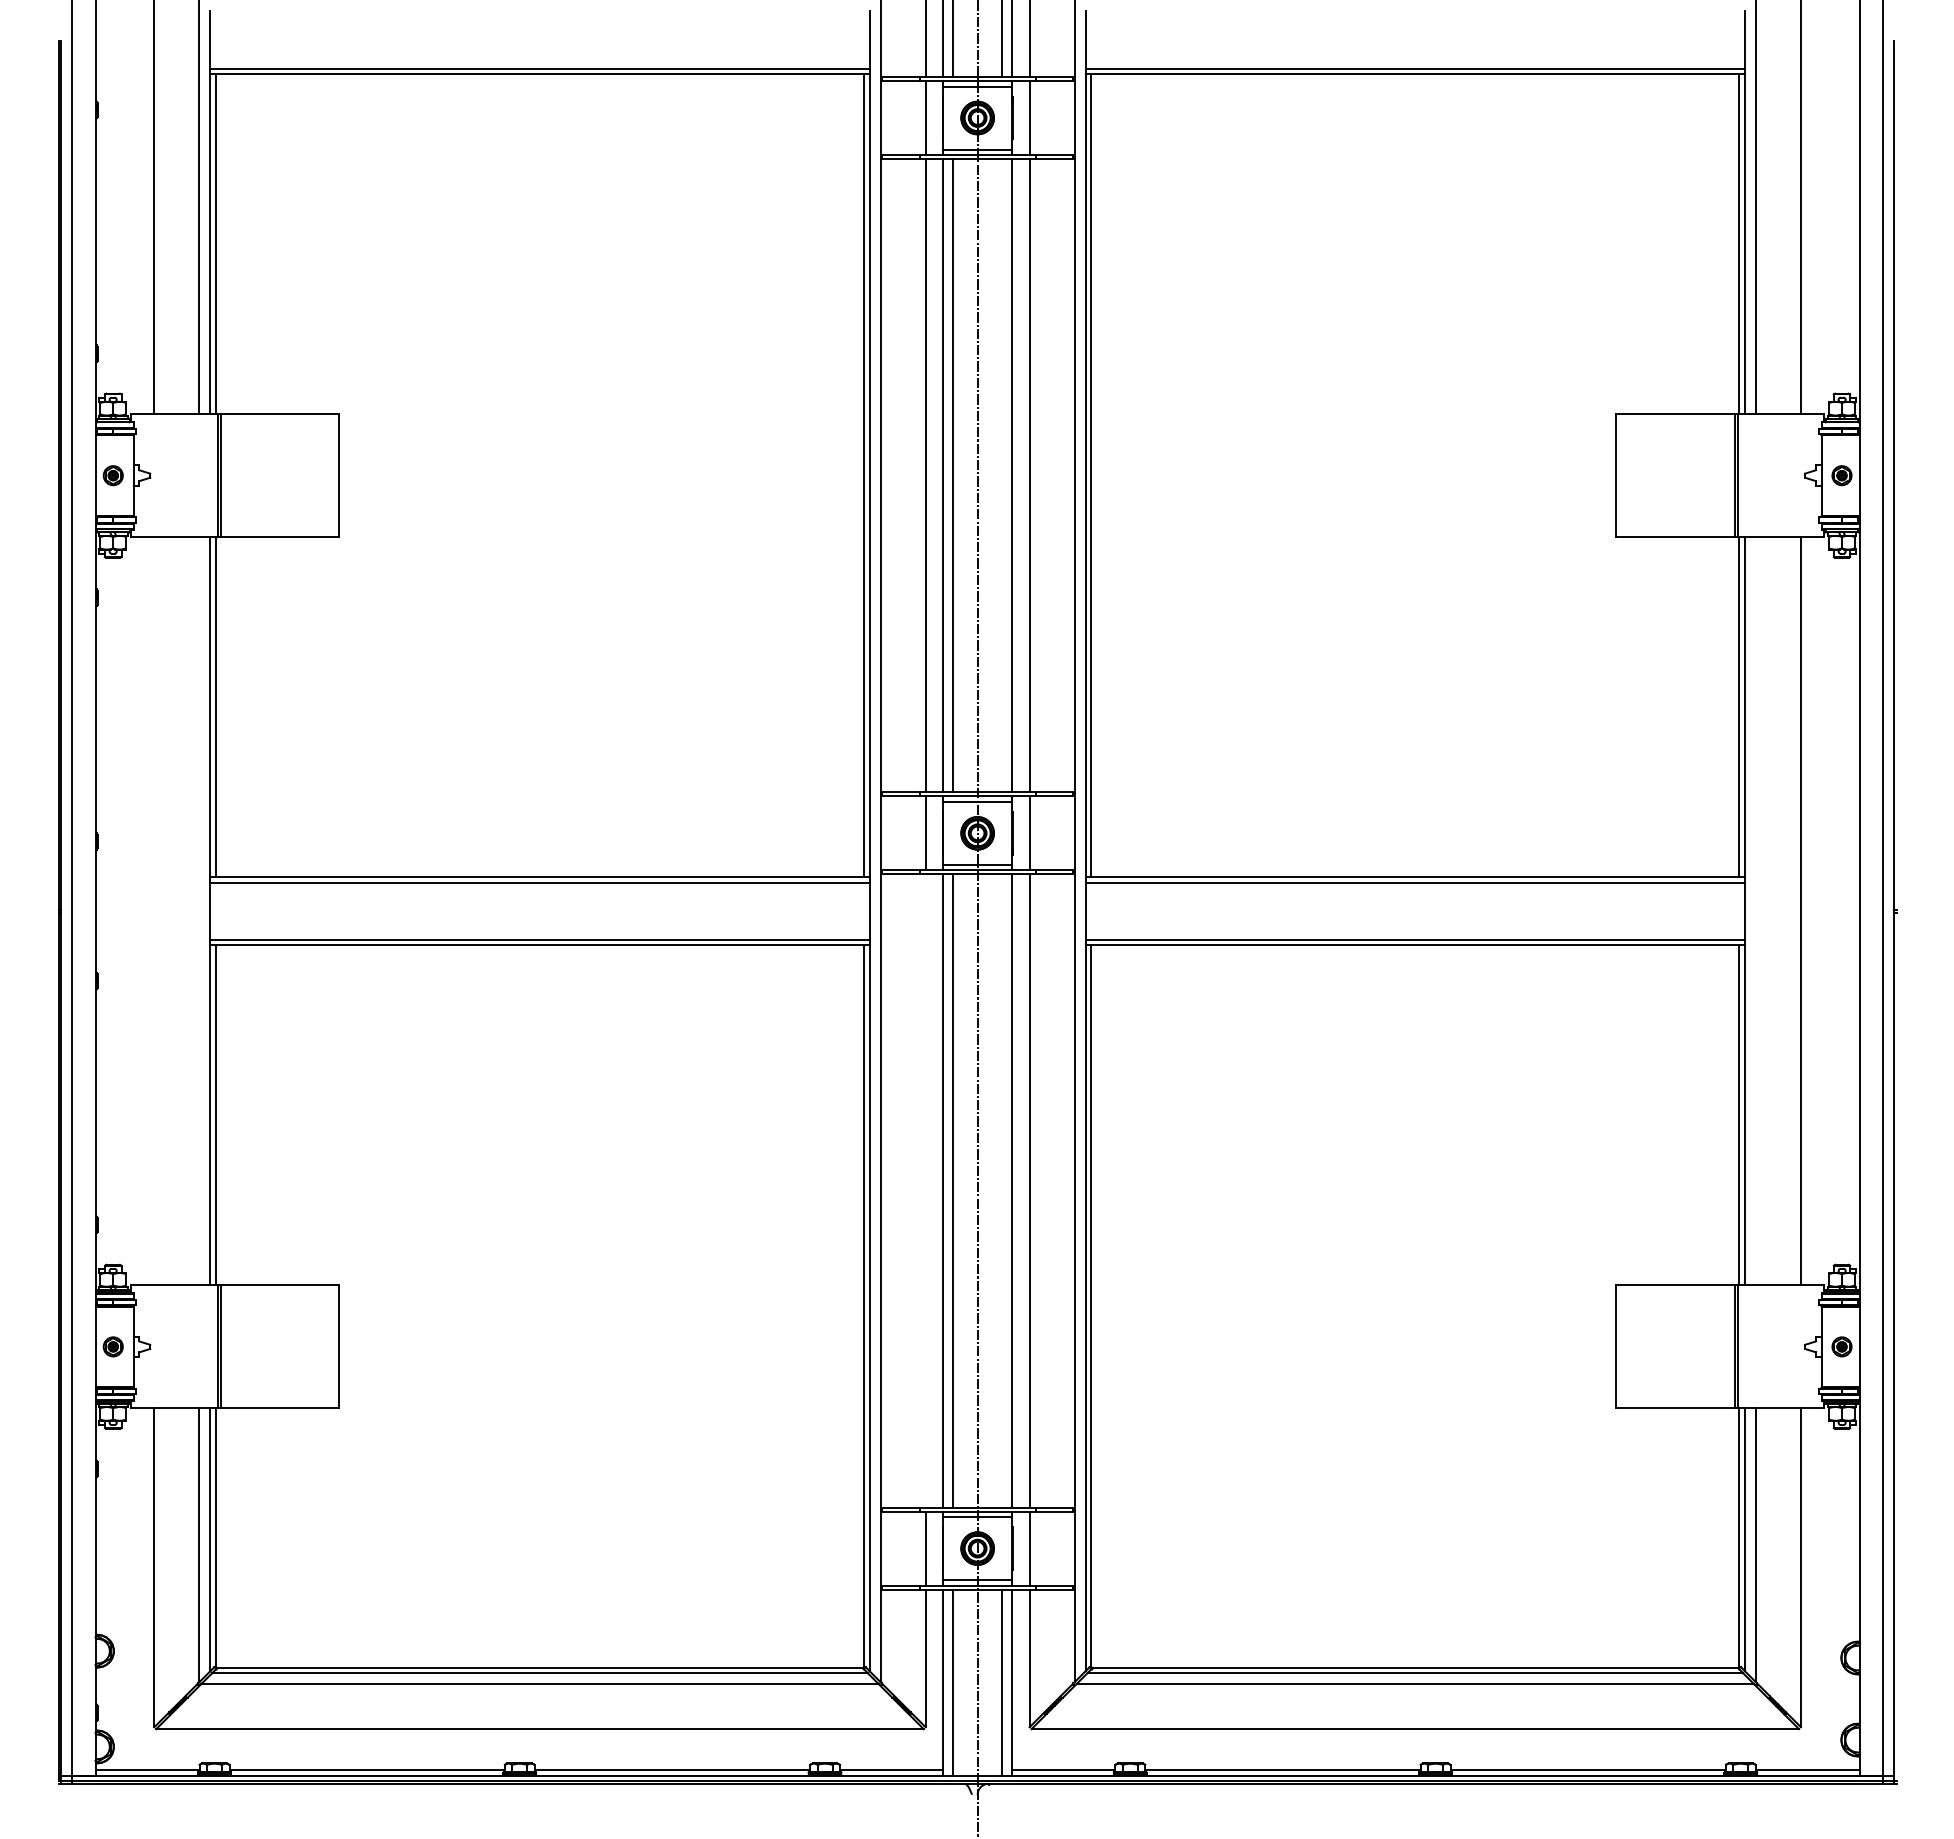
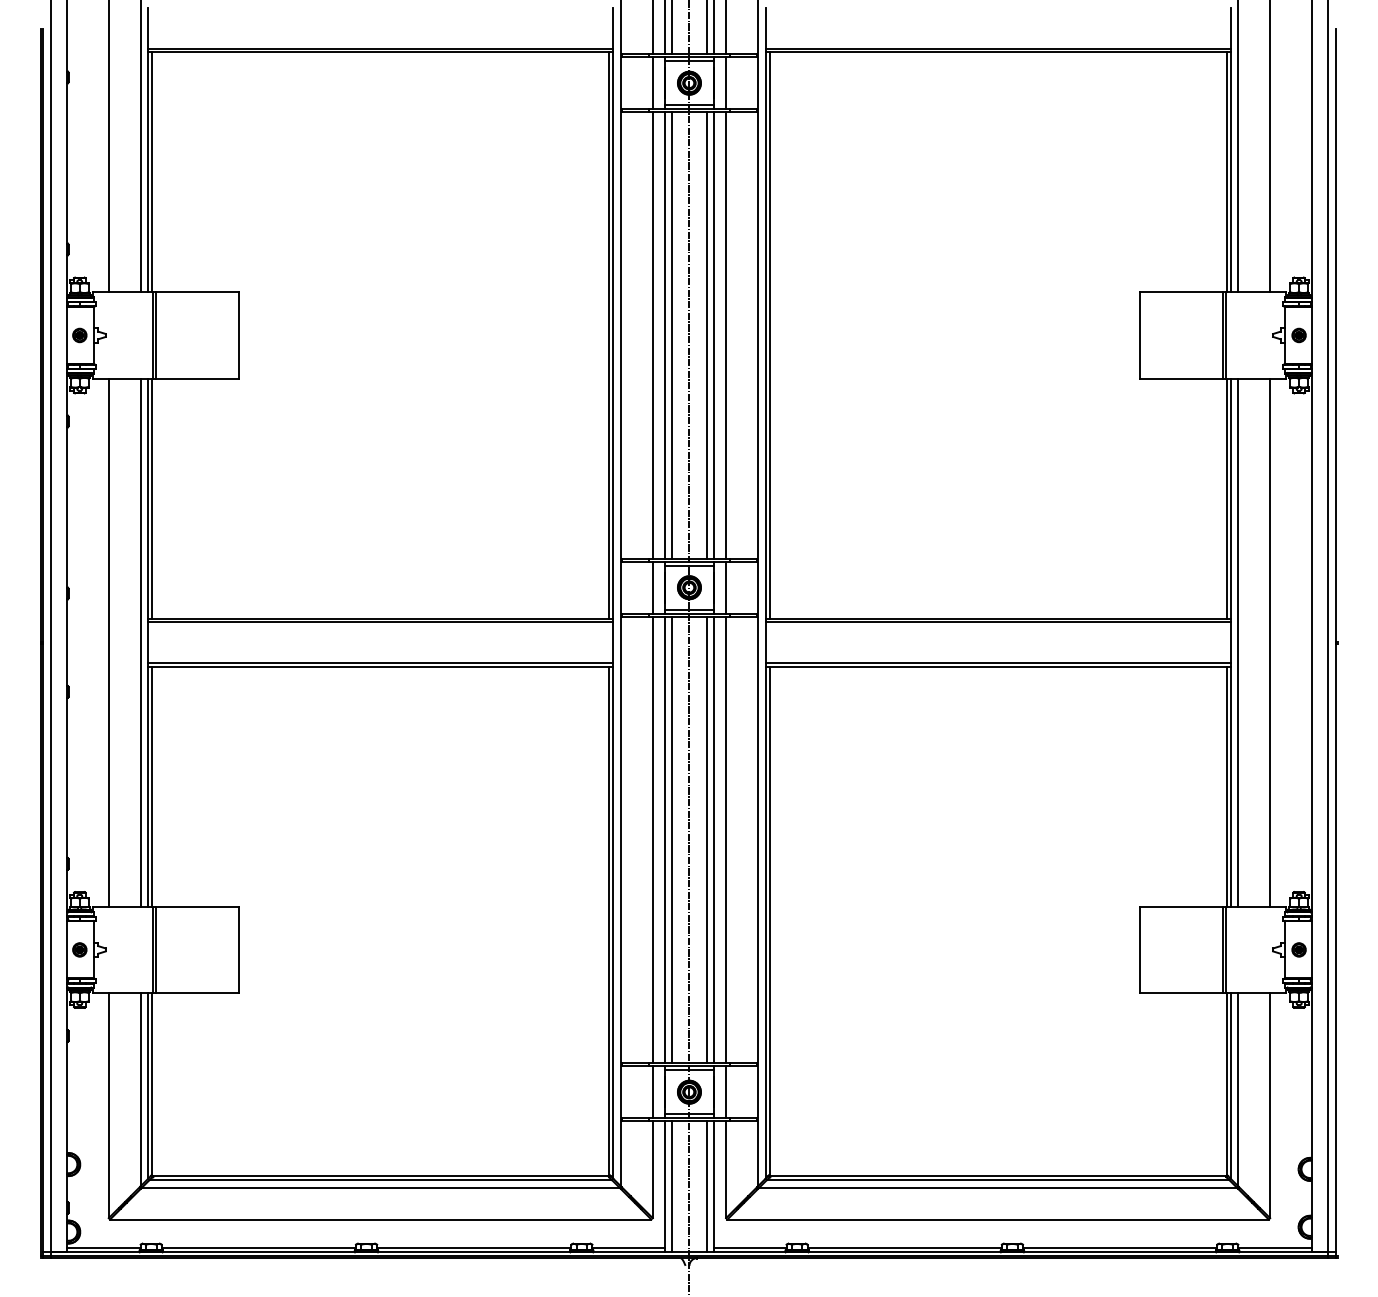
line: (1002, 475) -> (706, 335), added
line: (154, 911) -> (108, 642), added
line: (199, 911) -> (140, 642), added
line: (1755, 911) -> (1238, 642), added
line: (925, 1190) -> (652, 839), added
line: (1002, 1190) -> (706, 839), added

